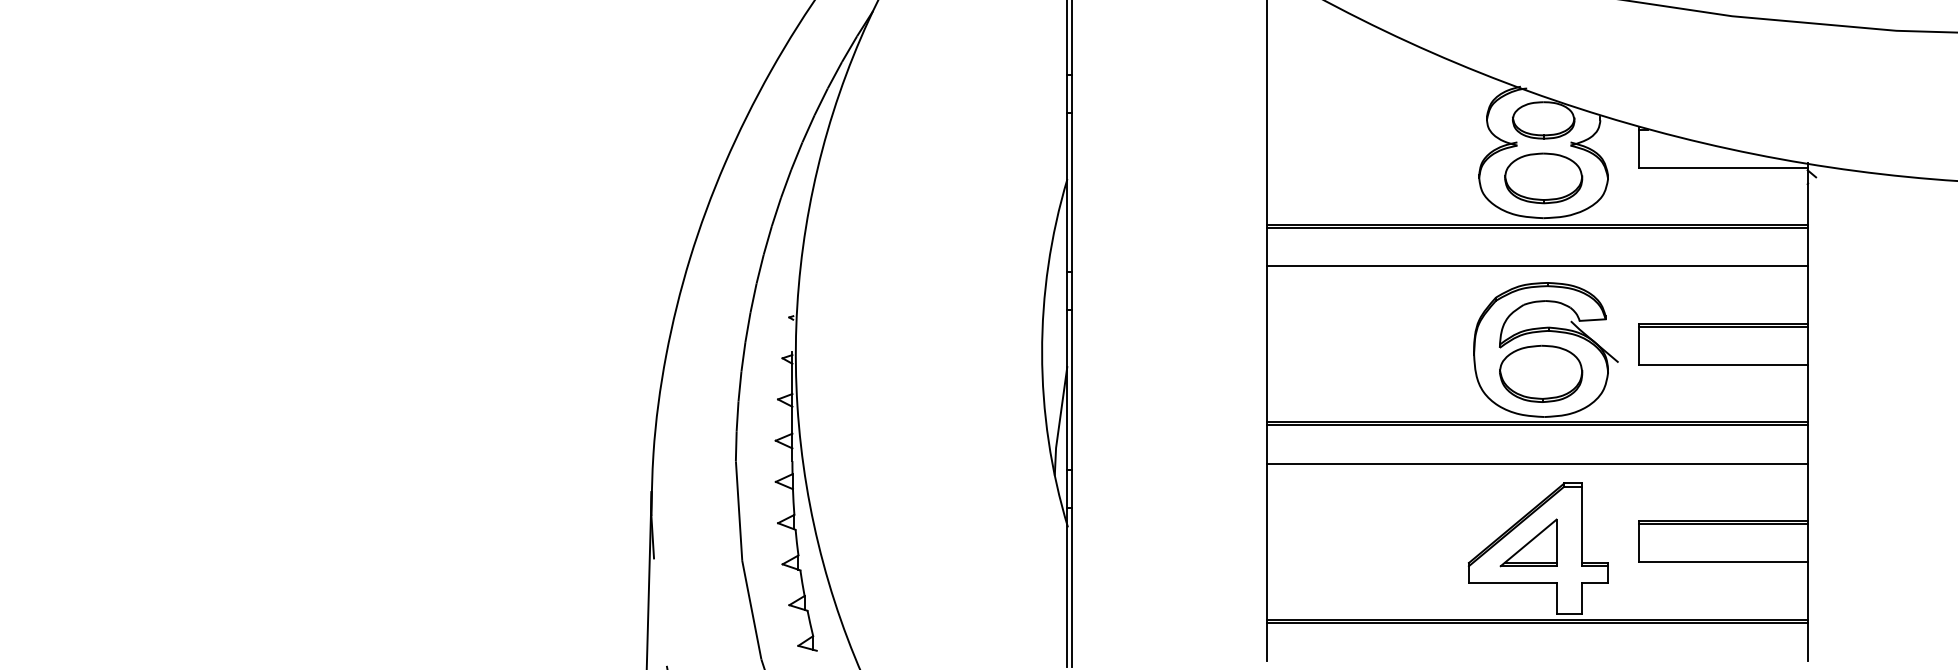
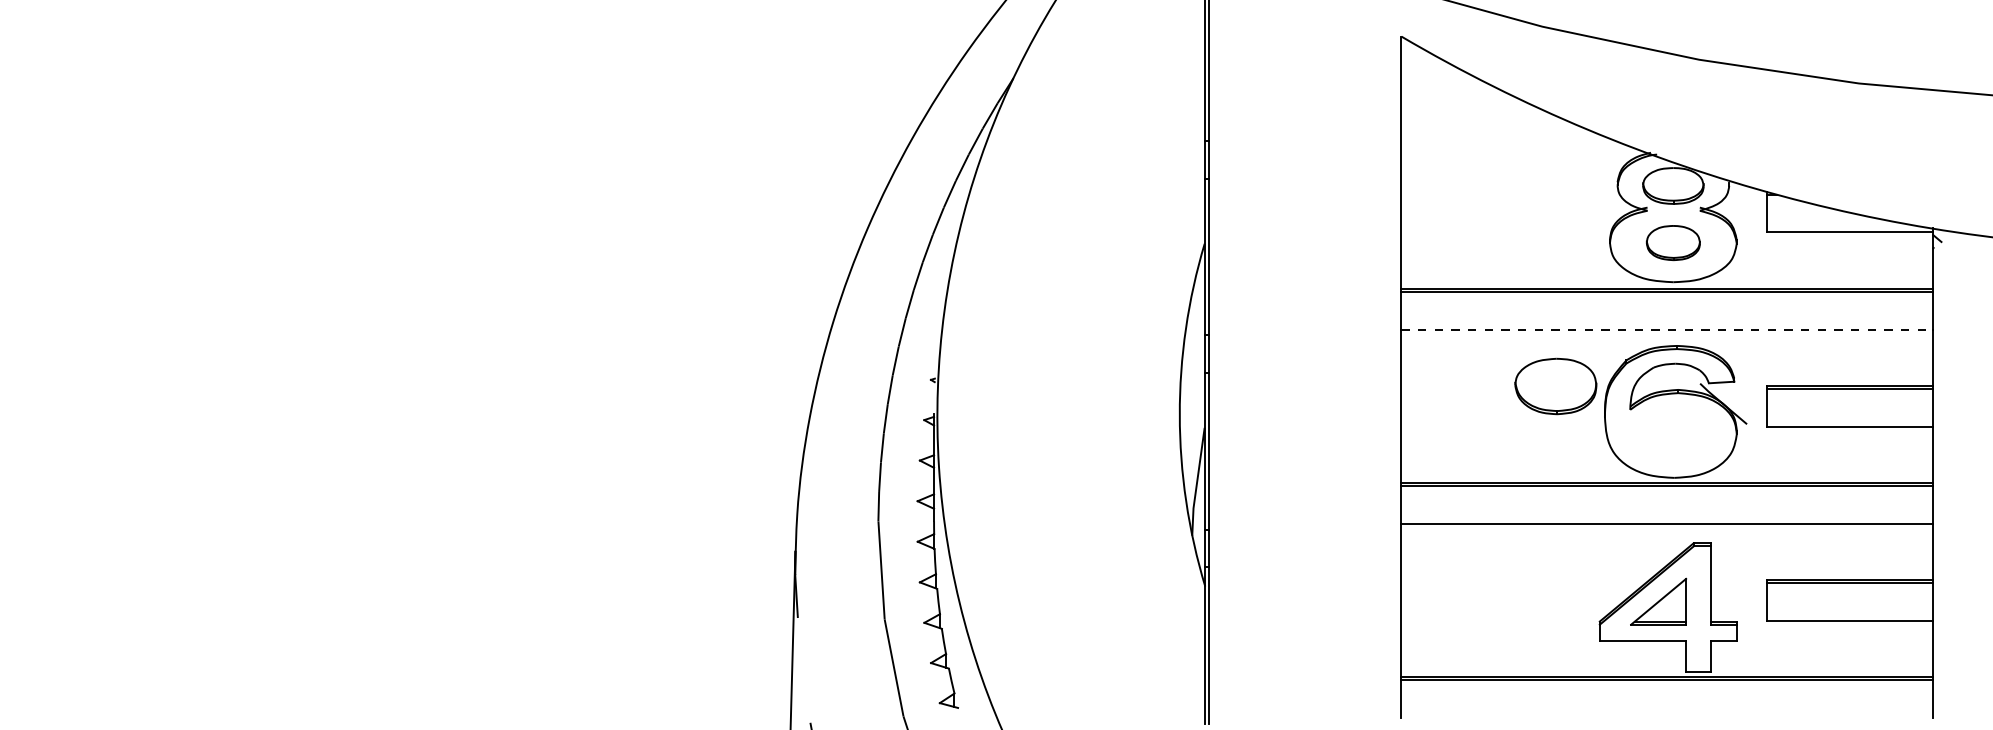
part: (1543, 177) -> (1673, 242), size x0.7
line: (1537, 266) -> (1667, 329), solid -> dashed
part: (1540, 373) -> (1555, 386), moved

